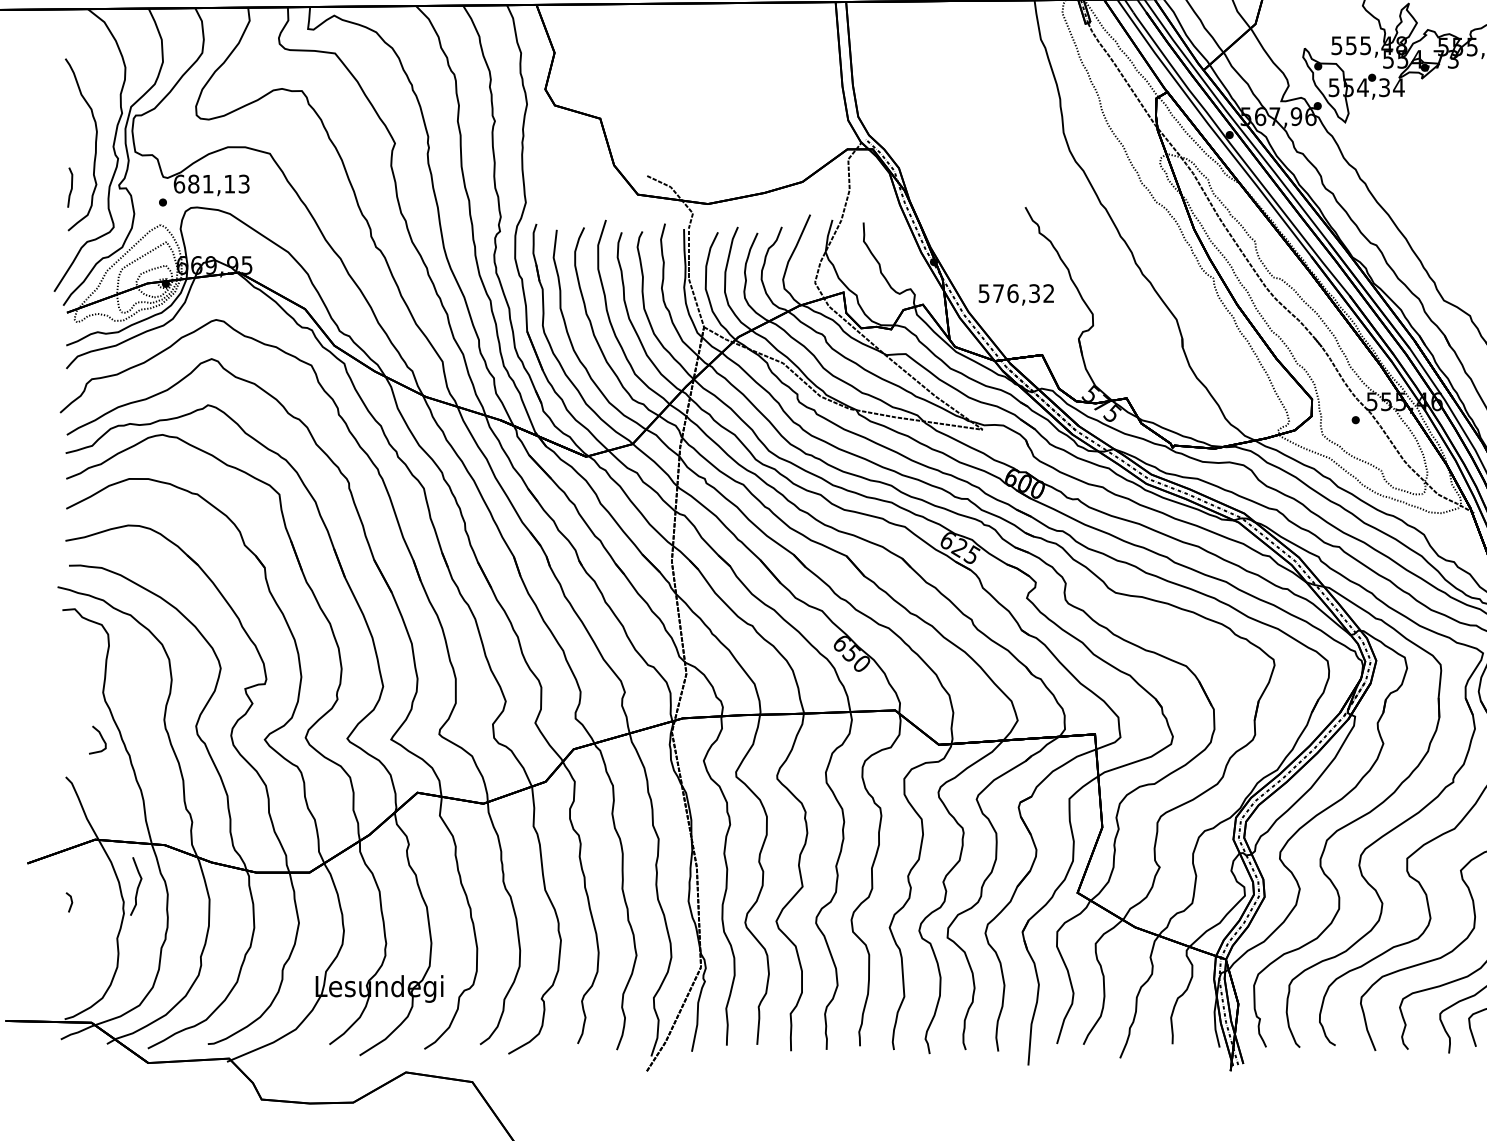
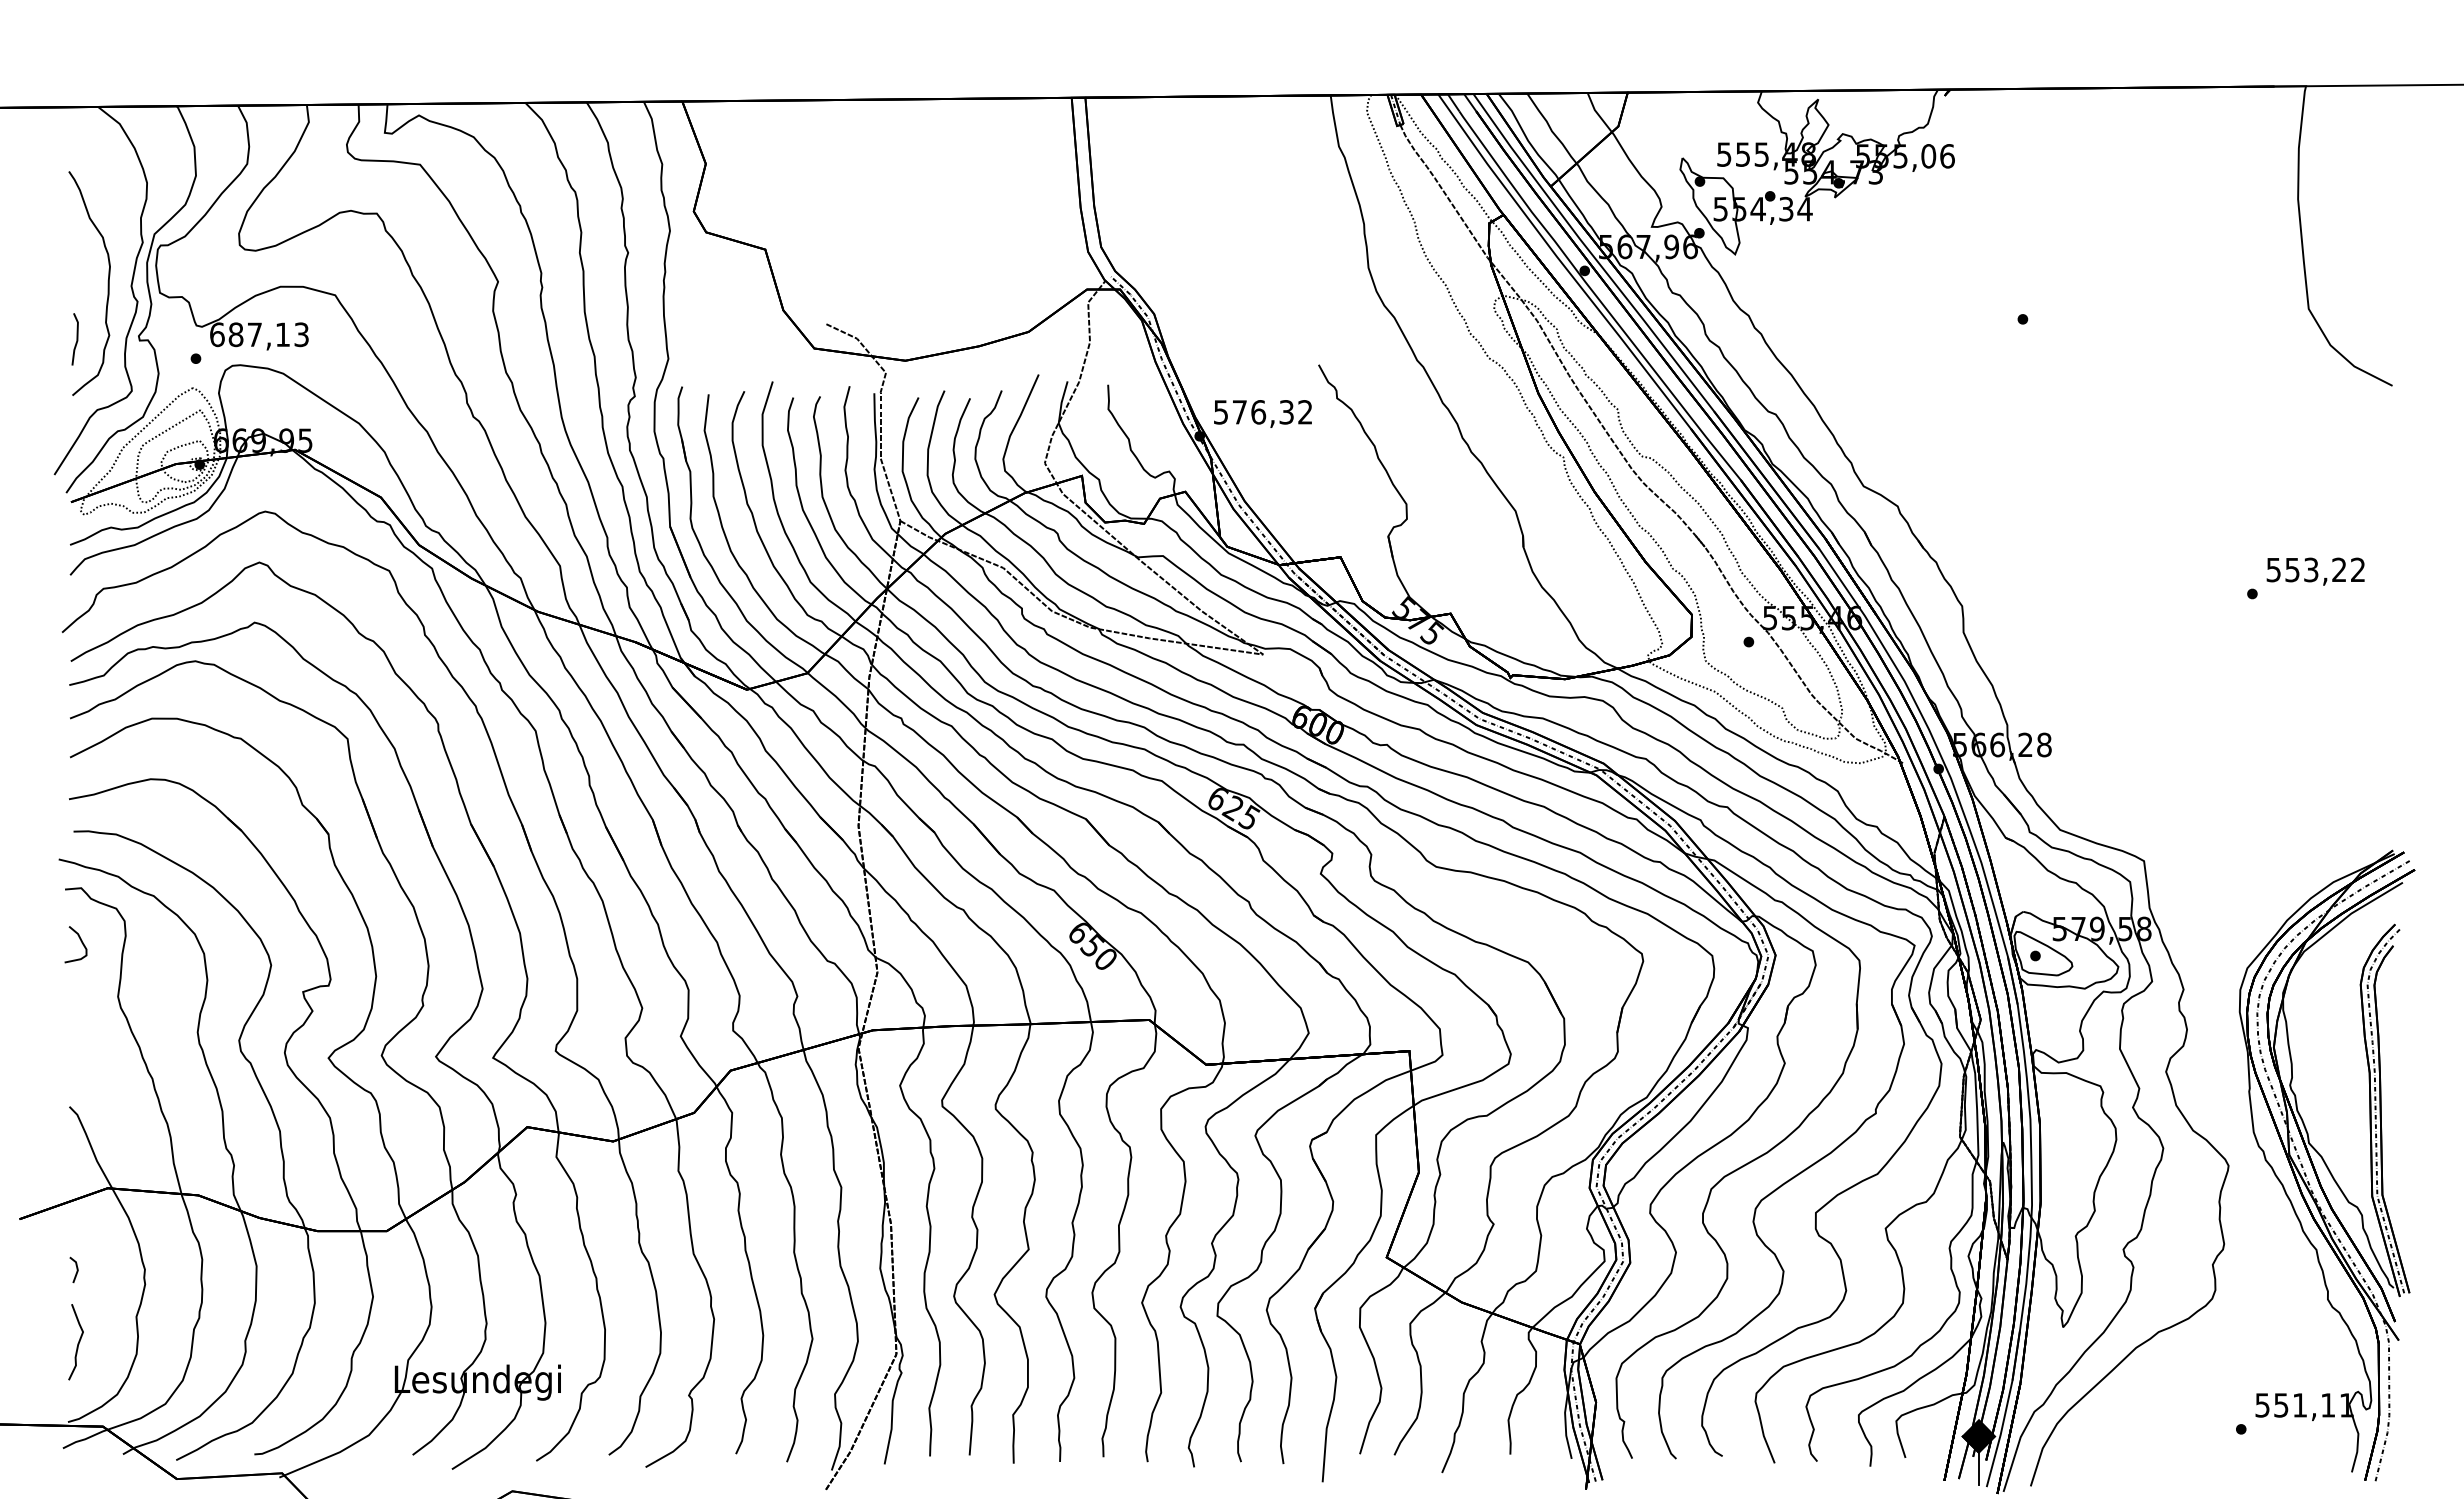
text: (207, 183) -> (254, 334), 681,13 -> 687,13
text: (1015, 294) -> (1262, 413), moved
curve: (101, 737) -> (80, 941), moved
curve: (137, 887) -> (77, 1343), moved

